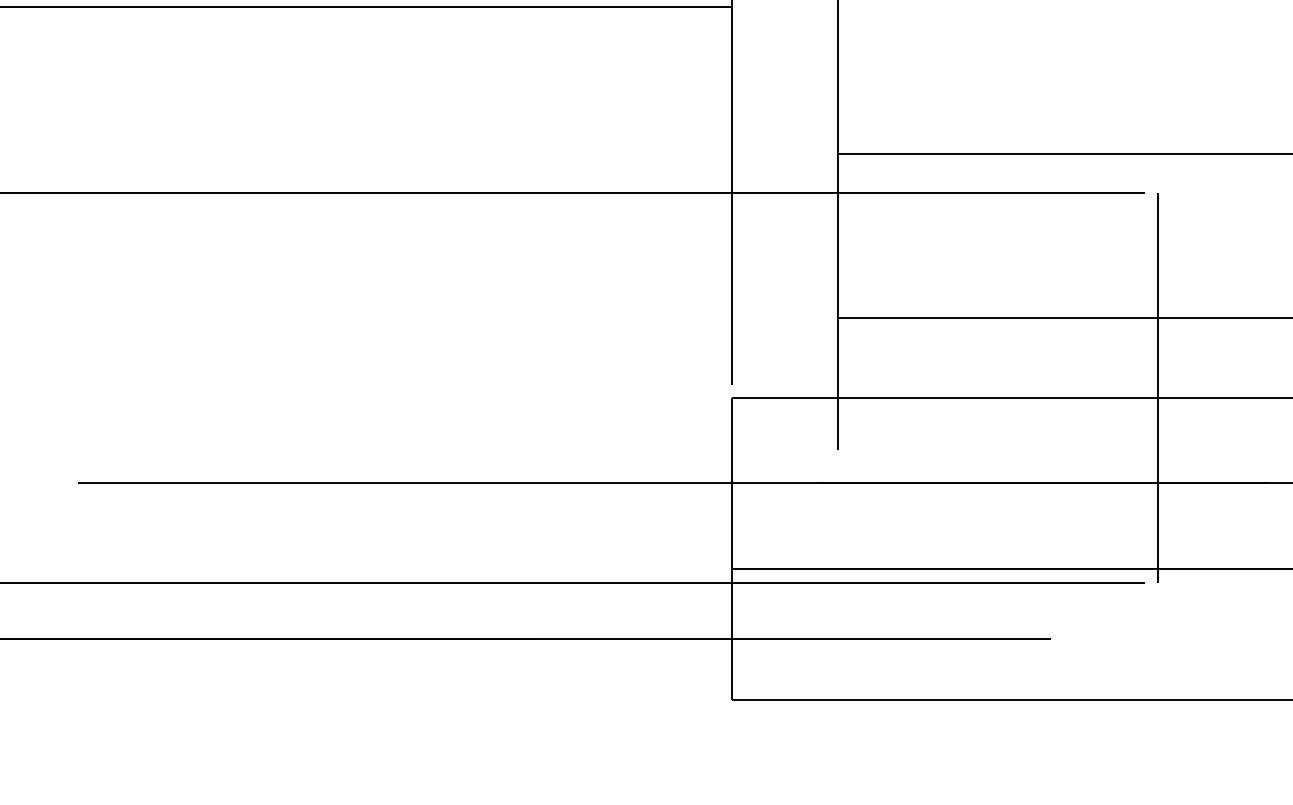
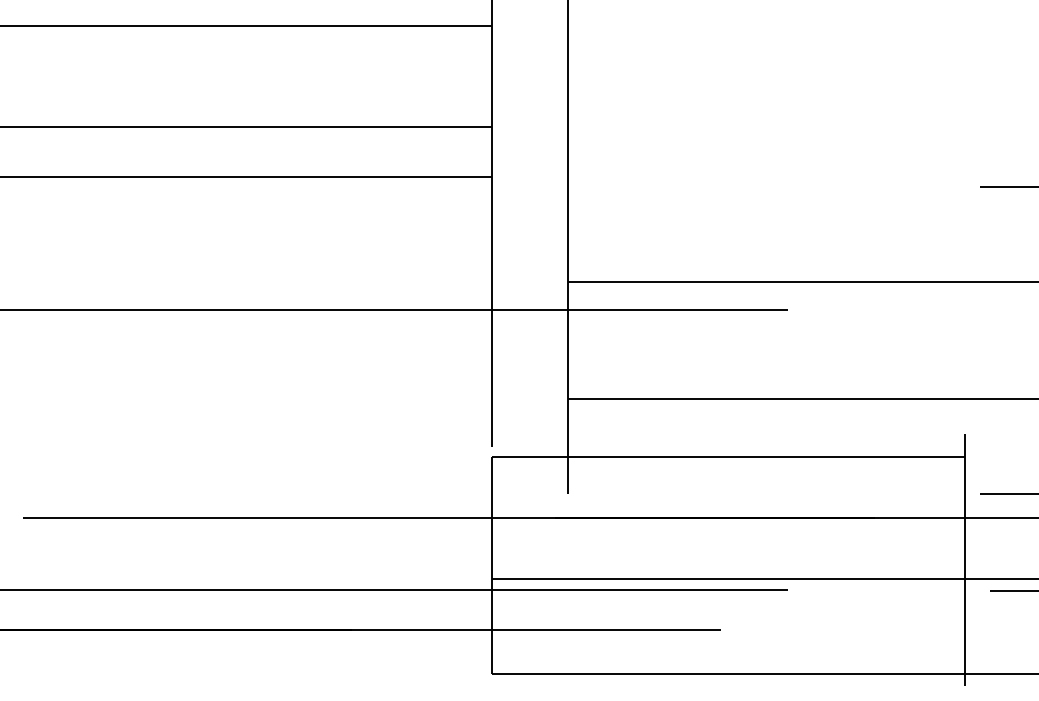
line: (1157, 387) -> (796, 449), removed

